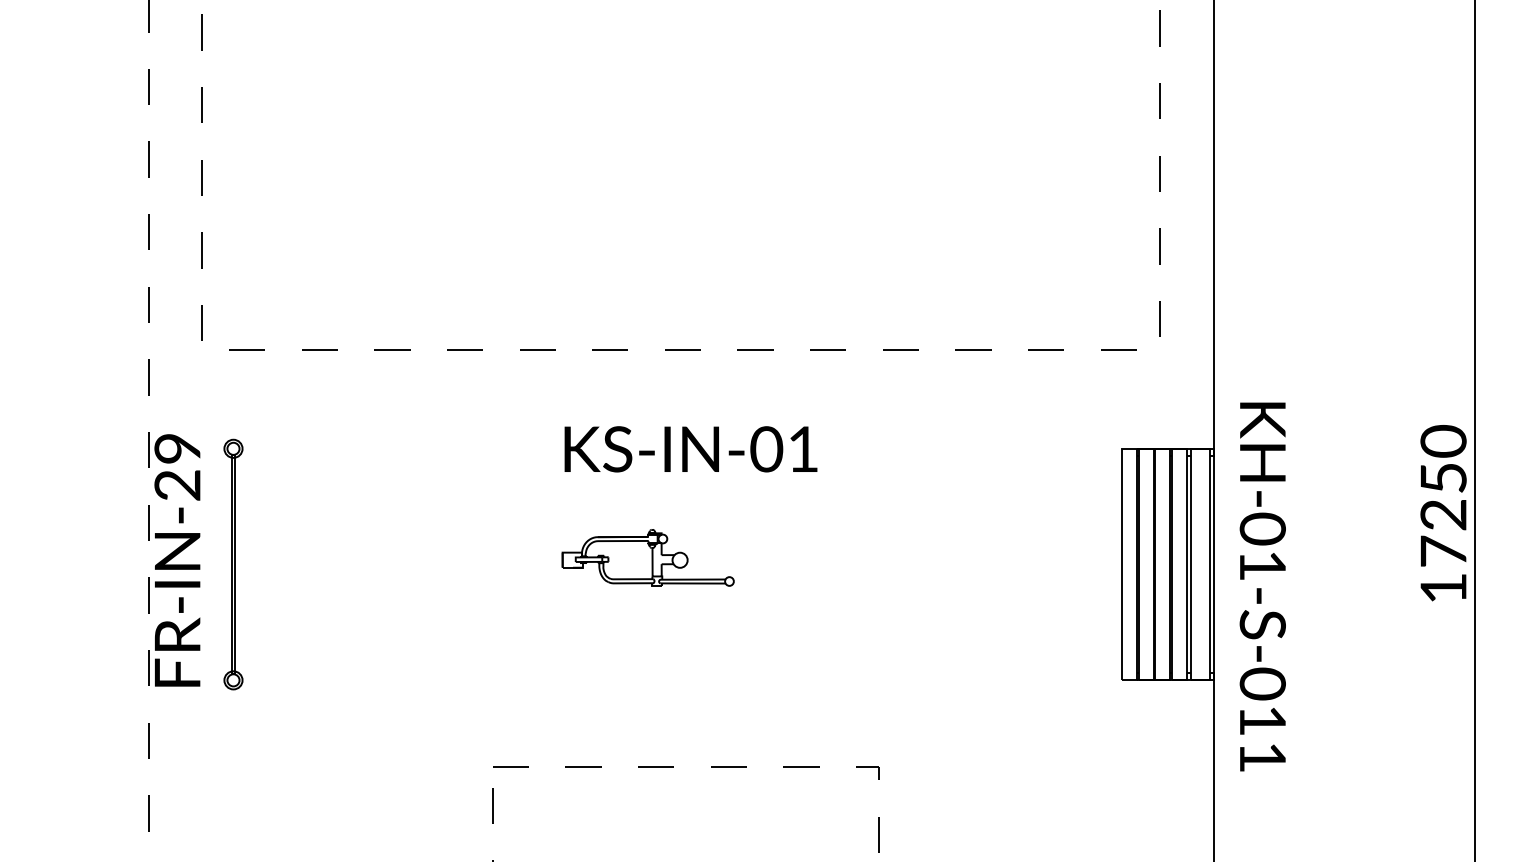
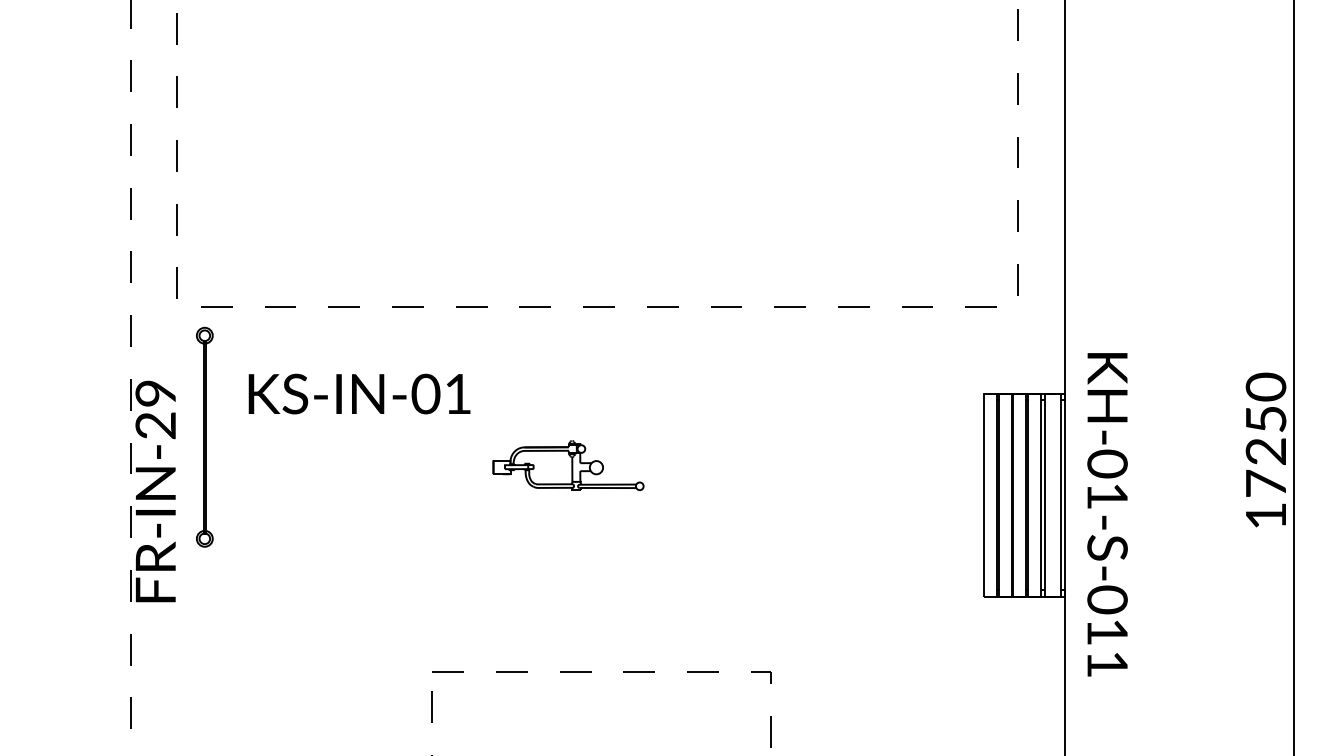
text: (690, 449) -> (359, 394), moved
part: (647, 557) -> (567, 465), moved
part: (233, 564) -> (204, 437), moved

